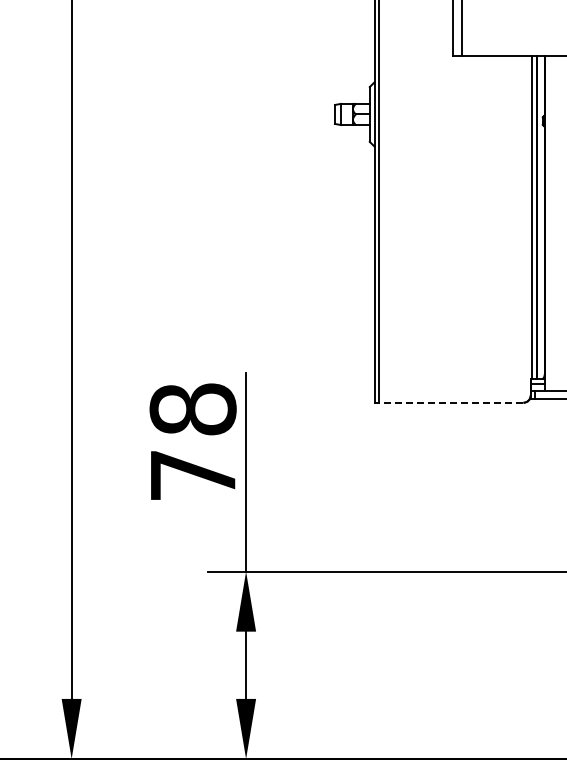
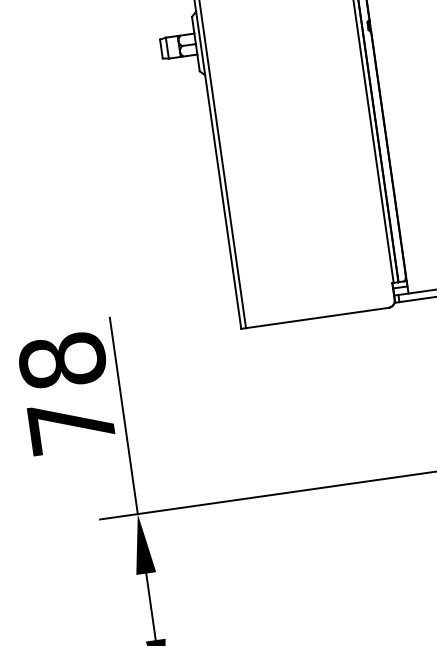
line: (451, 402) -> (317, 317), dashed -> solid

